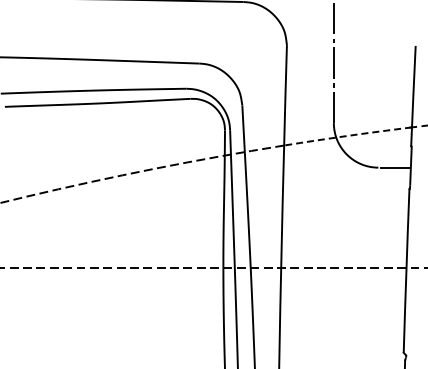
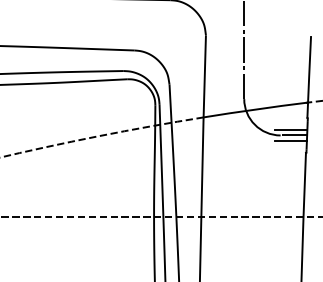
arc: (347, 135) -> (255, 109), dashed -> solid
line: (391, 160) -> (291, 129), added
line: (390, 174) -> (290, 141), added

